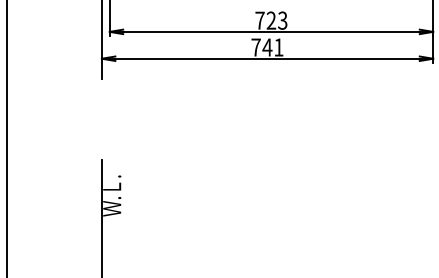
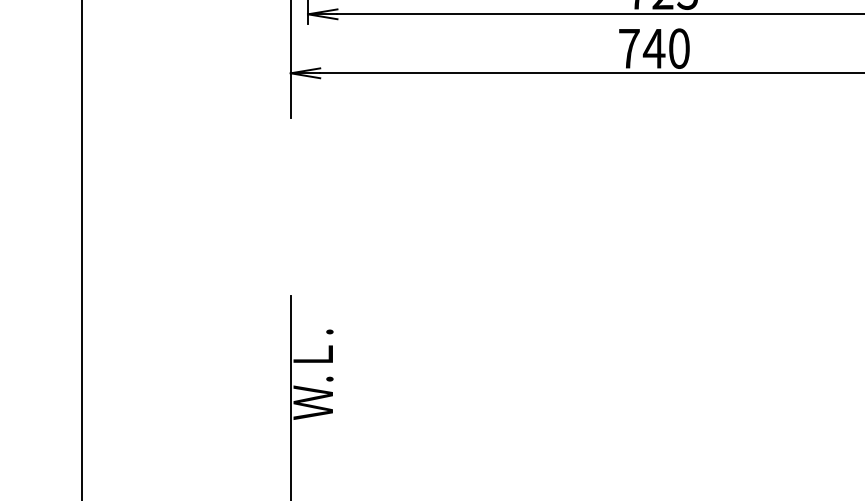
text: (278, 47) -> (678, 48), 741 -> 740

